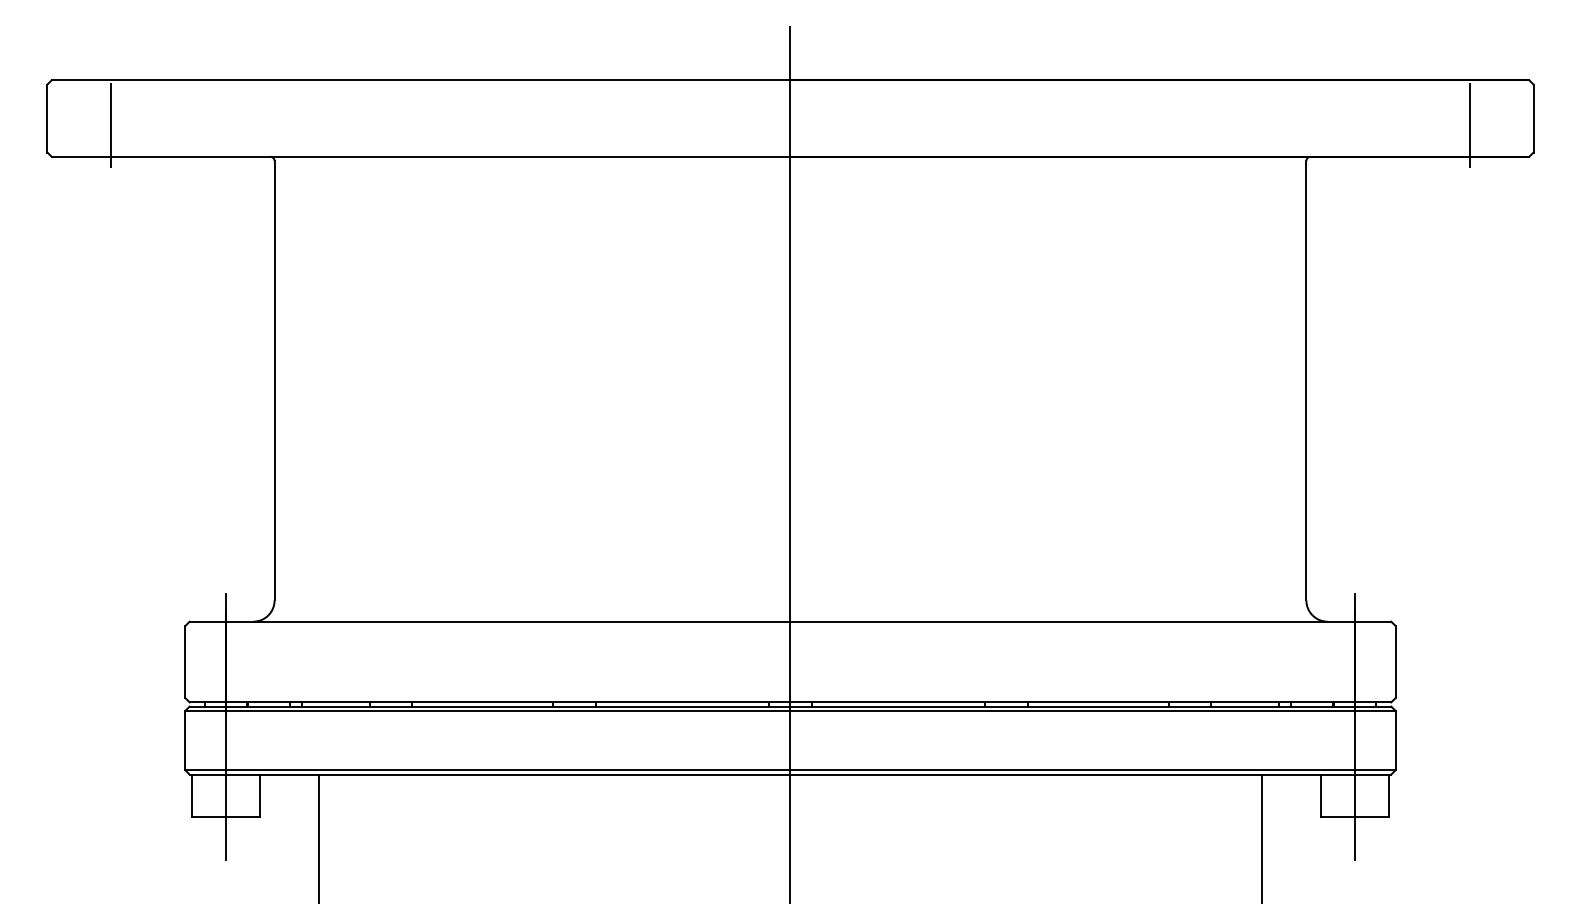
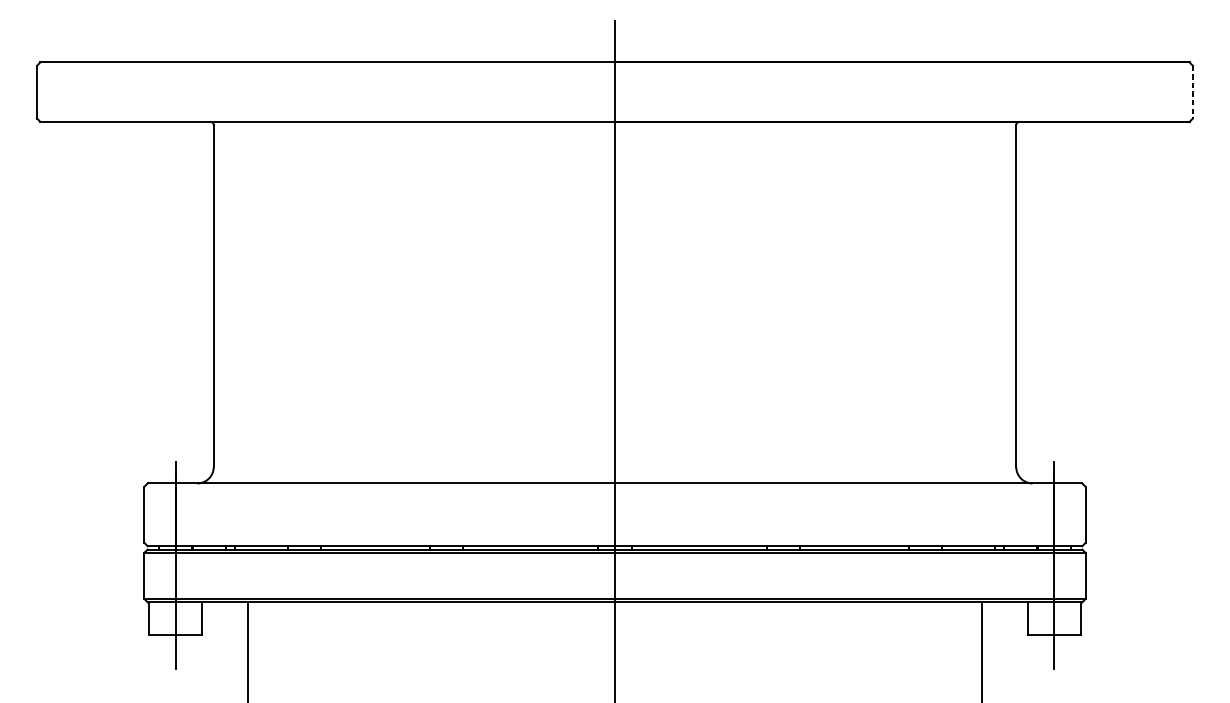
line: (111, 118) -> (86, 92), removed
line: (1469, 118) -> (1143, 92), removed
line: (1533, 118) -> (1192, 92), solid -> dashed

